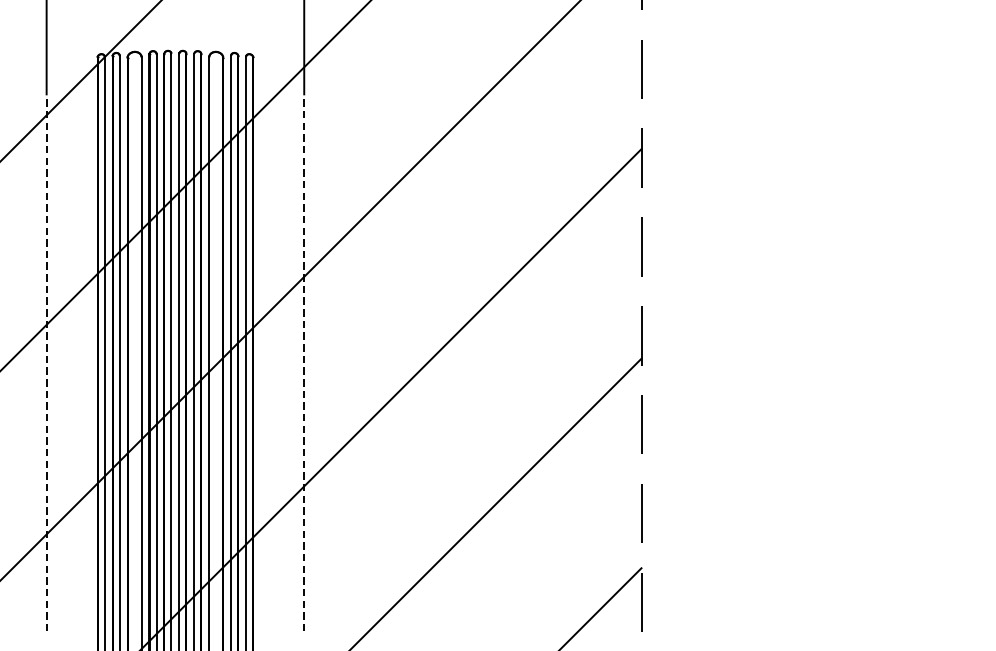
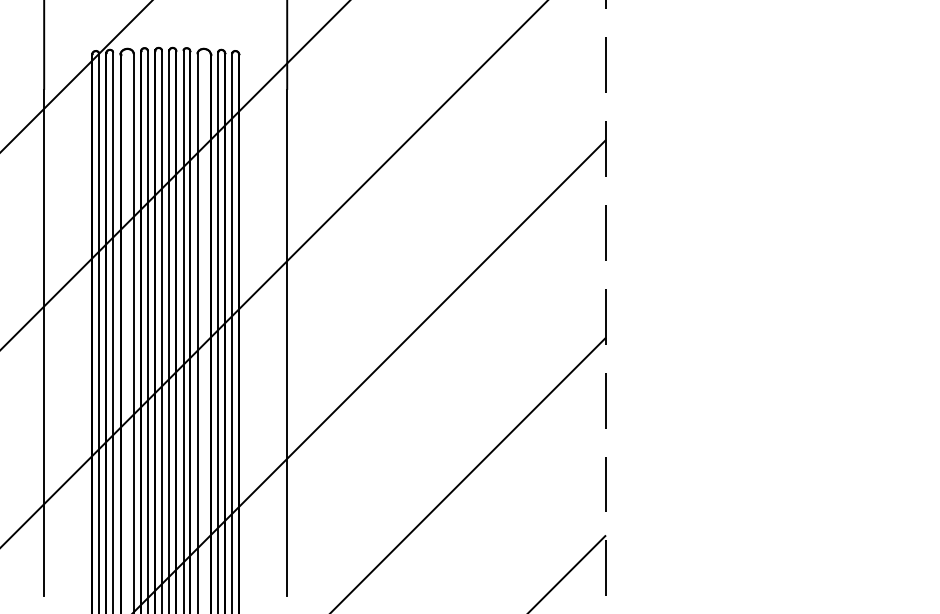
line: (46, 363) -> (44, 342), dashed -> solid
line: (304, 363) -> (287, 342), dashed -> solid

